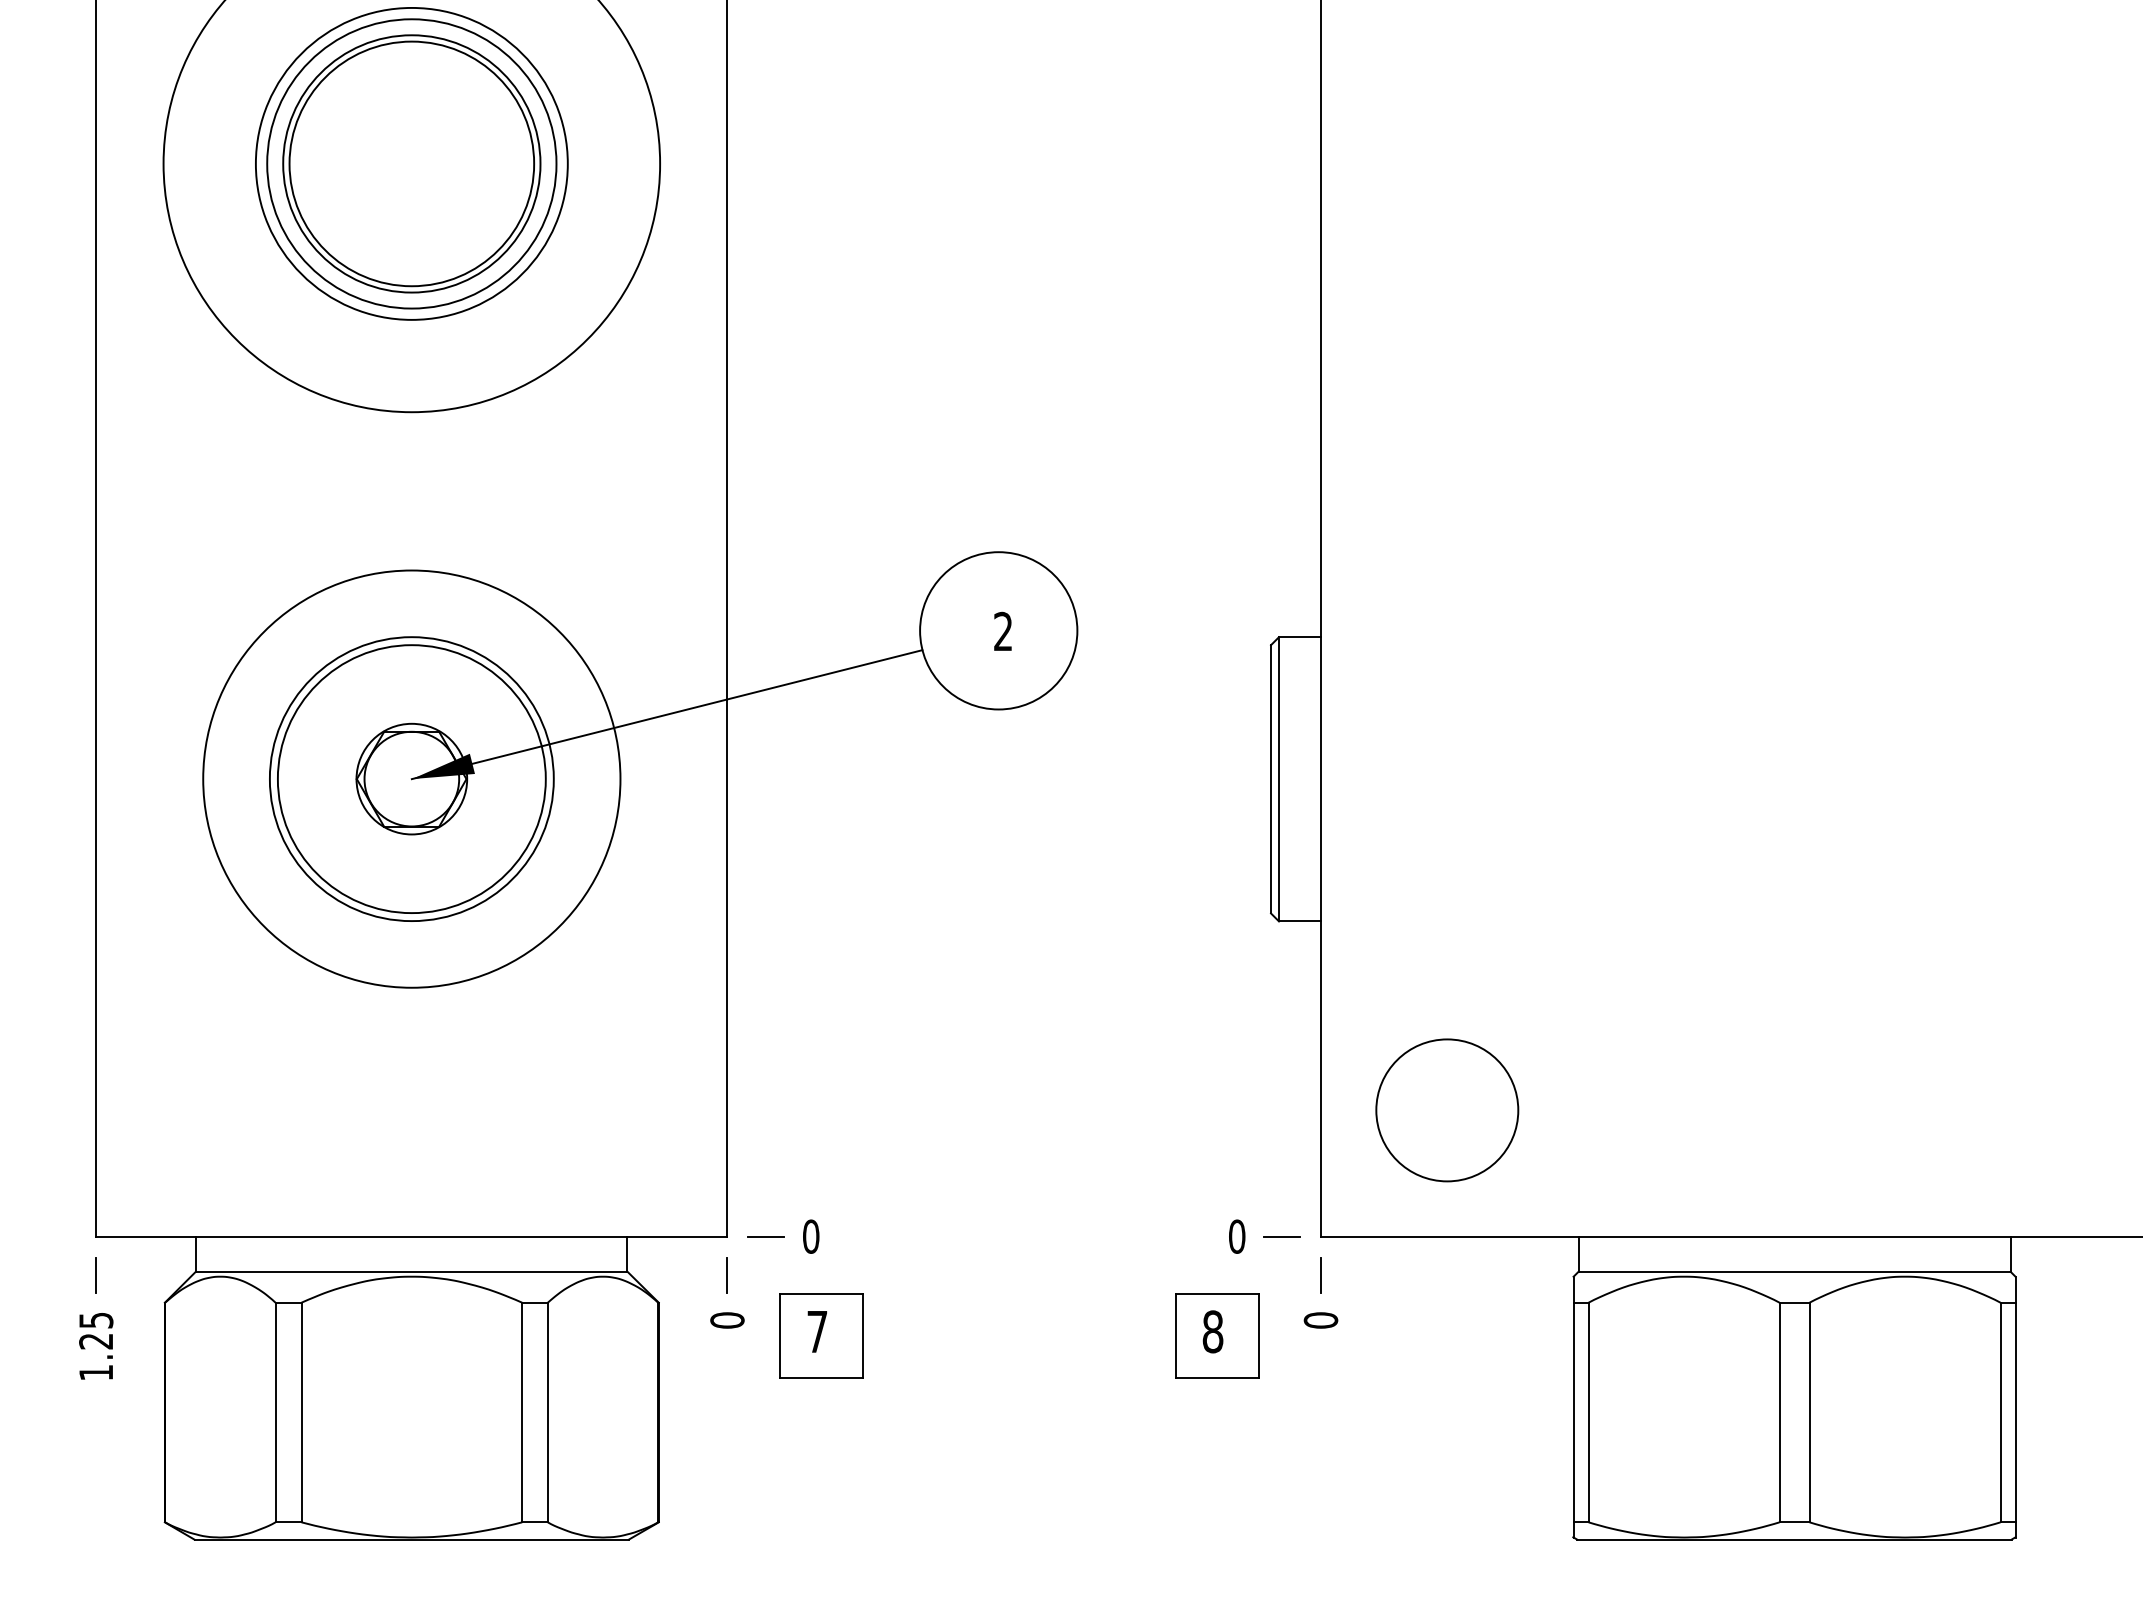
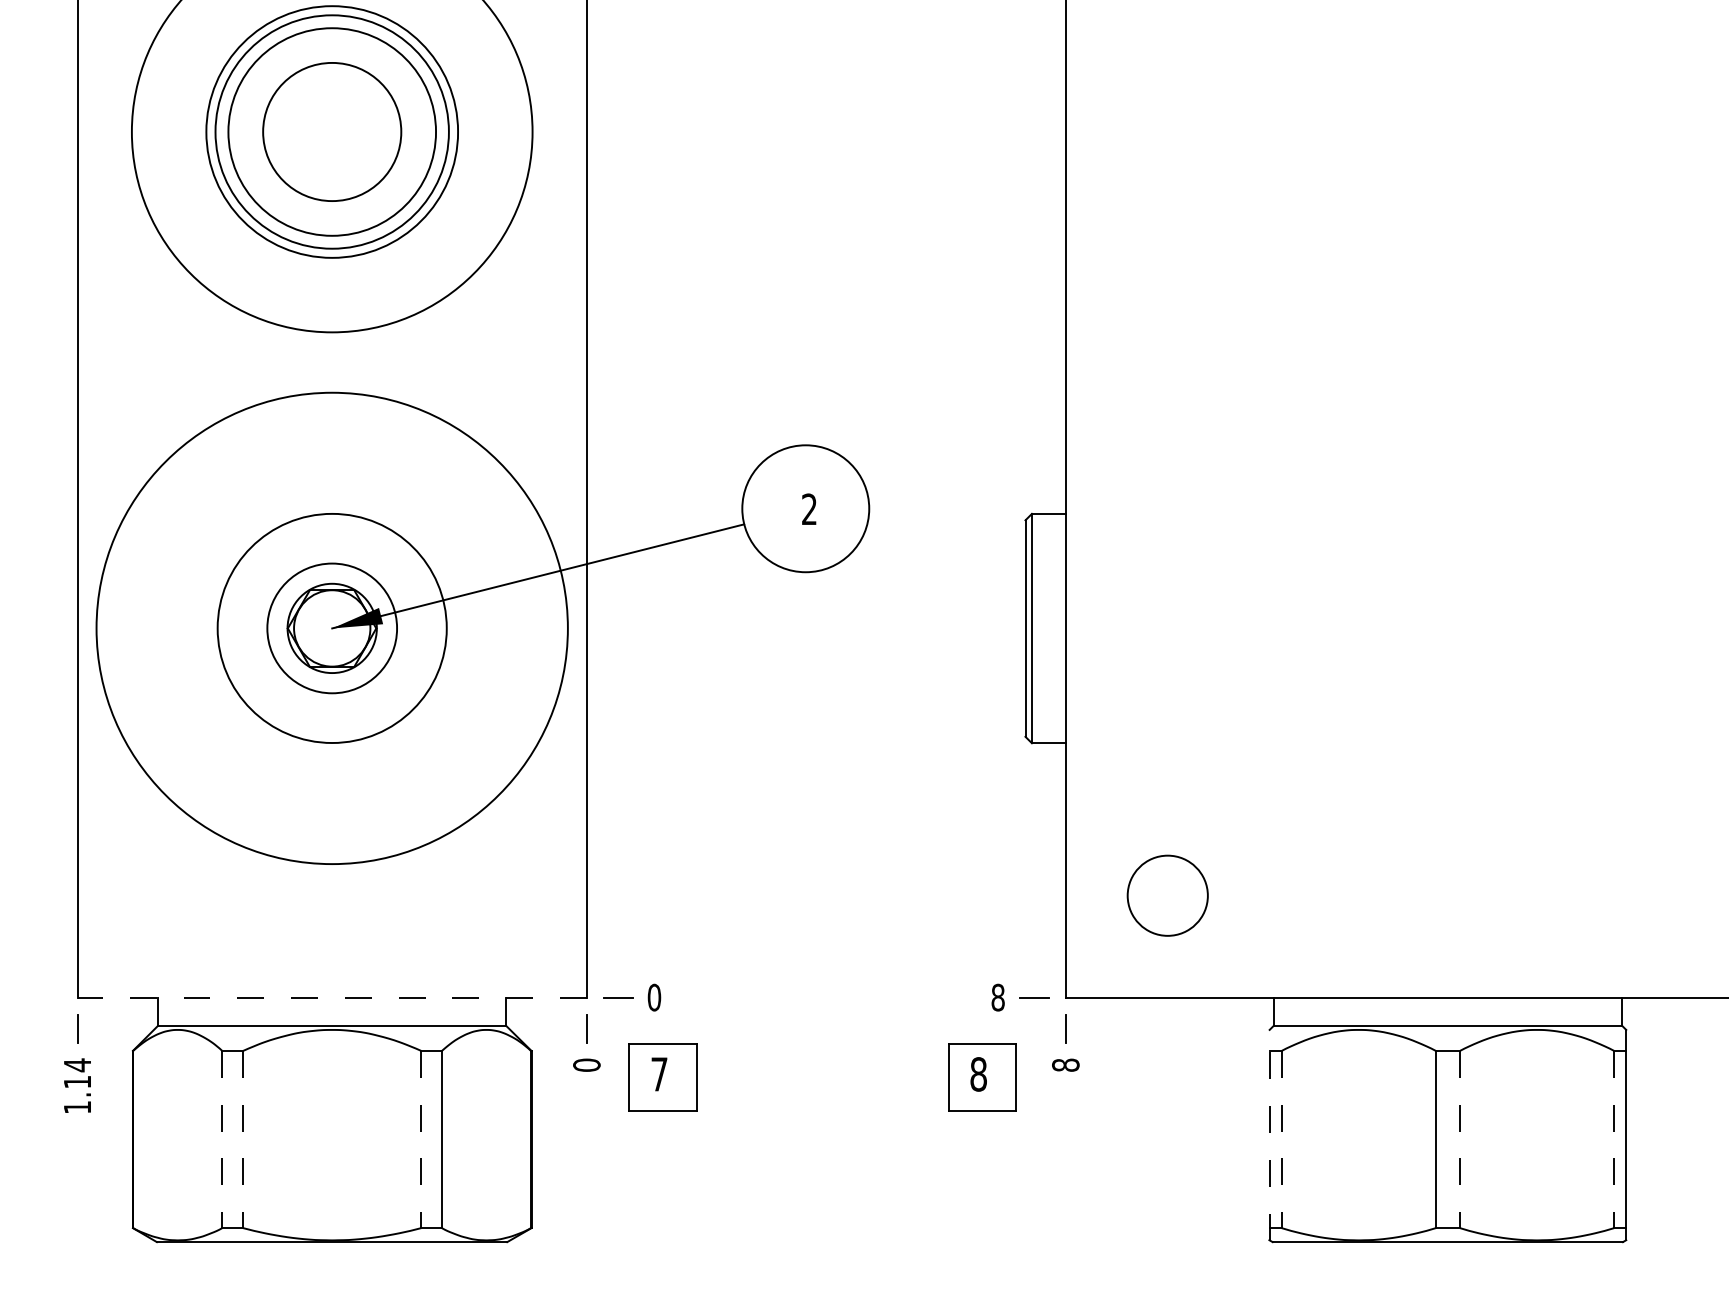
circle: (411, 163) -> (331, 131), size x0.7
circle: (411, 778) -> (331, 627), size x1.4
circle: (411, 779) -> (331, 628), size x0.6
circle: (1447, 1110) -> (1167, 895), size x0.7
line: (411, 1236) -> (331, 997), solid -> dashed
text: (1237, 1236) -> (998, 997), 0 -> 8
text: (1320, 1320) -> (1065, 1065), 0 -> 8
text: (96, 1330) -> (77, 1073), 1.25 -> 1.14
line: (1573, 1406) -> (1269, 1134), solid -> dashed
line: (275, 1412) -> (222, 1139), solid -> dashed
line: (301, 1412) -> (243, 1139), solid -> dashed
line: (522, 1412) -> (421, 1139), solid -> dashed
line: (1588, 1412) -> (1281, 1139), solid -> dashed
line: (1809, 1412) -> (1459, 1139), solid -> dashed
line: (2000, 1412) -> (1614, 1139), solid -> dashed

